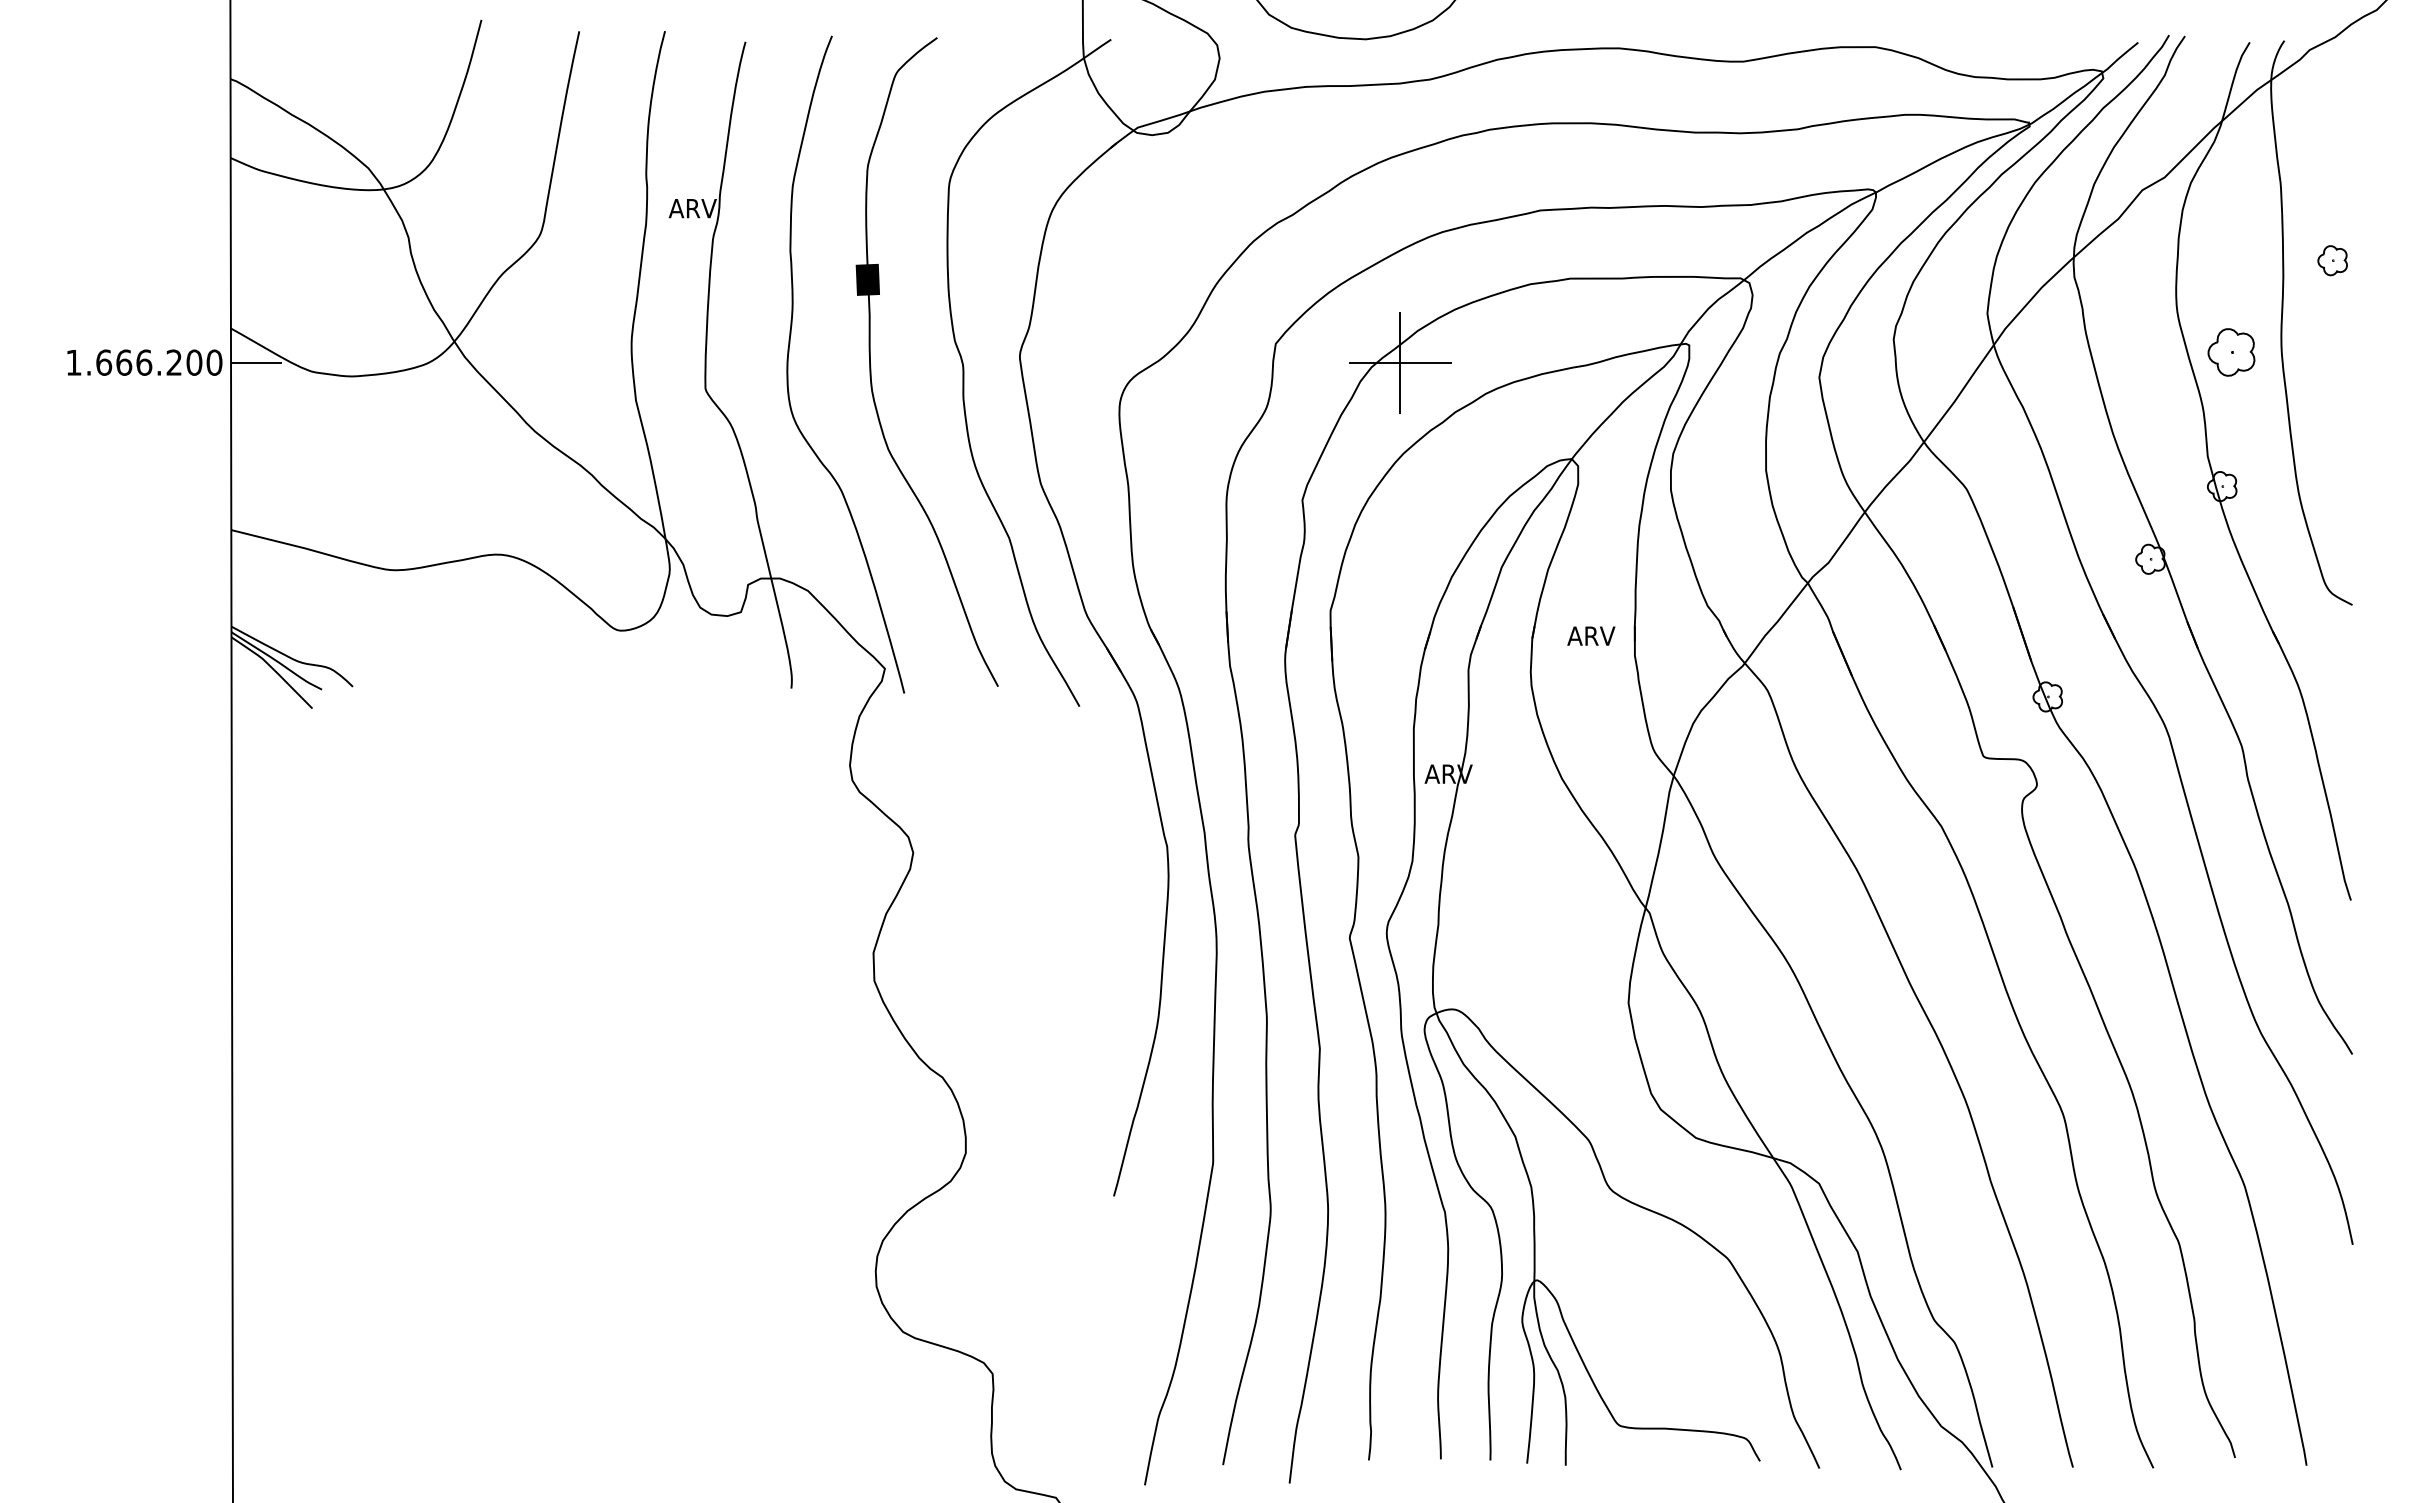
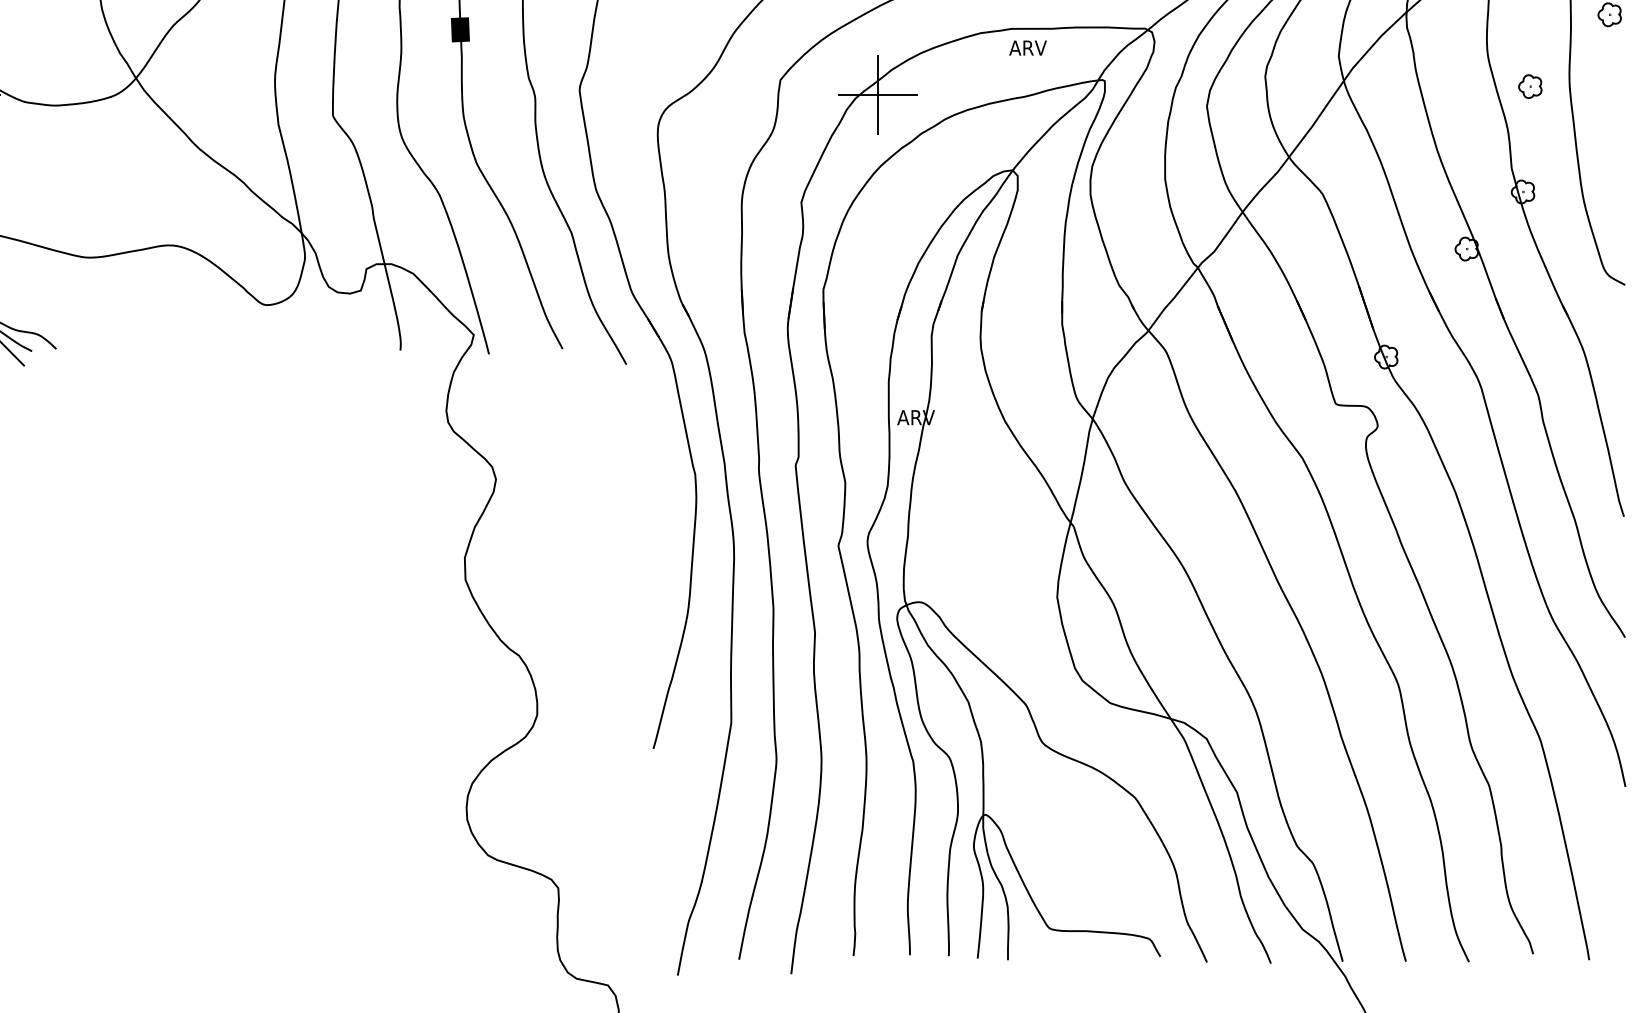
part: (2231, 351) -> (1530, 86), size x0.62
text: (1591, 635) -> (1028, 47), moved

